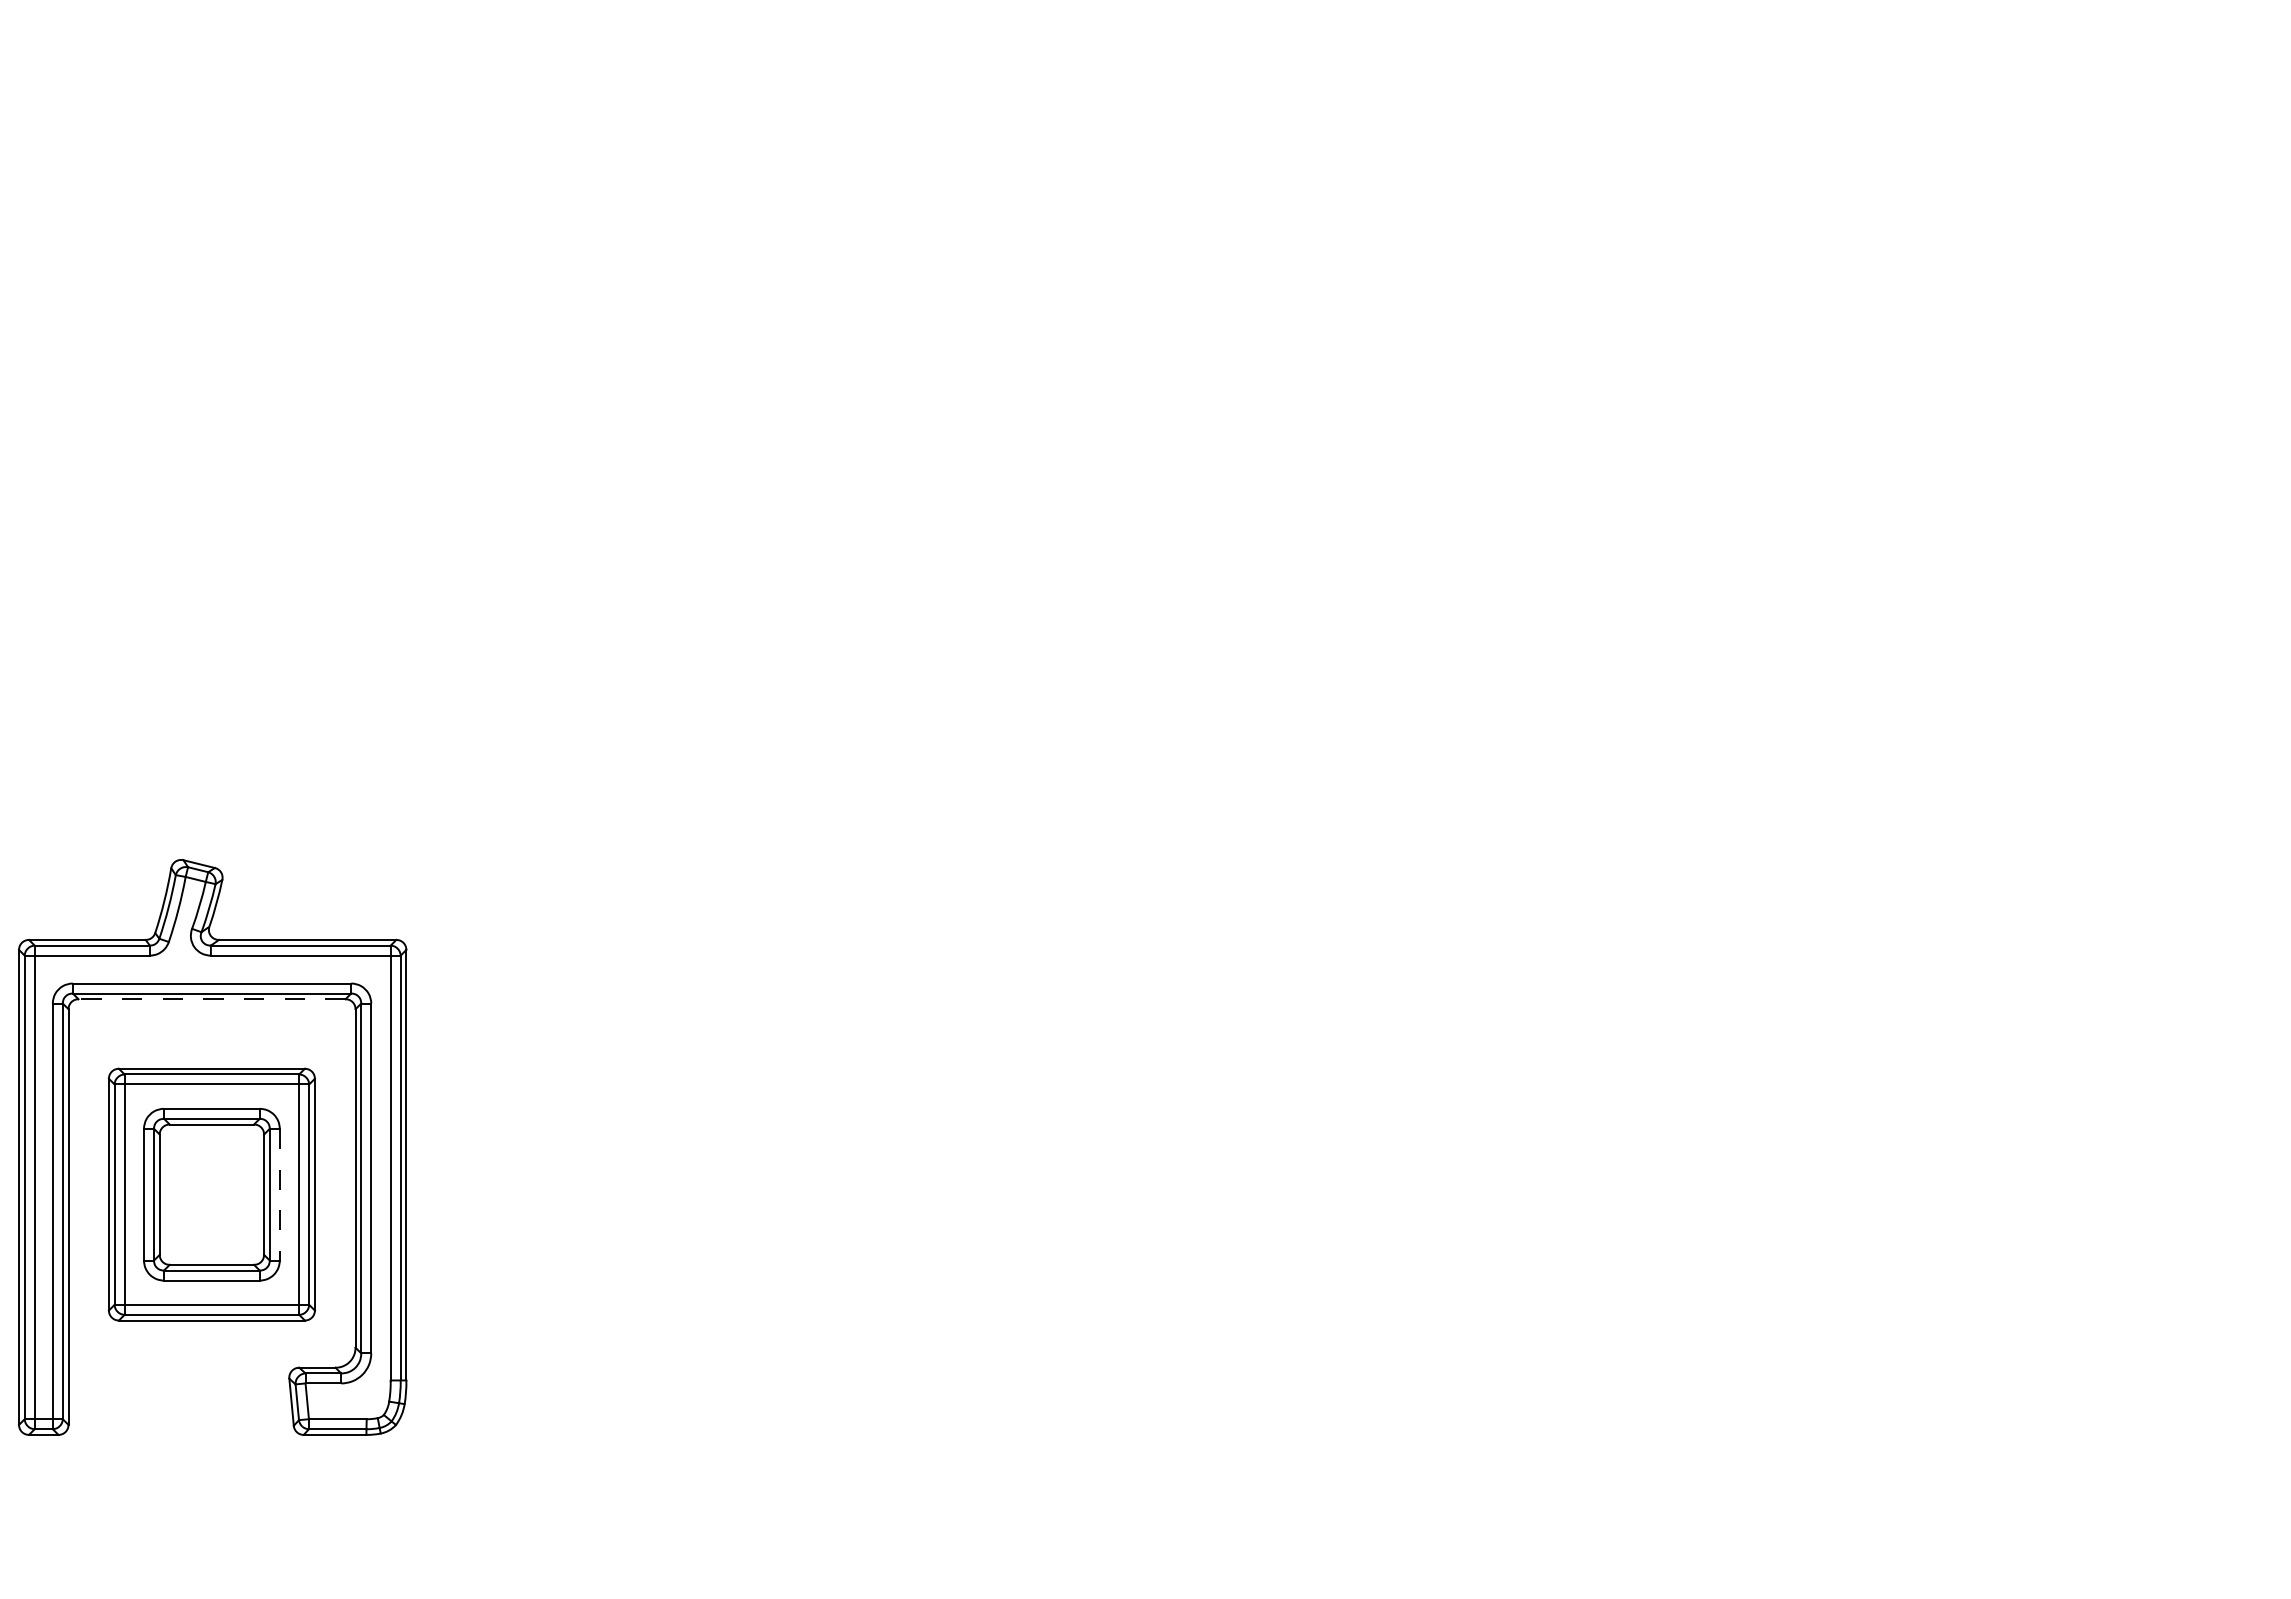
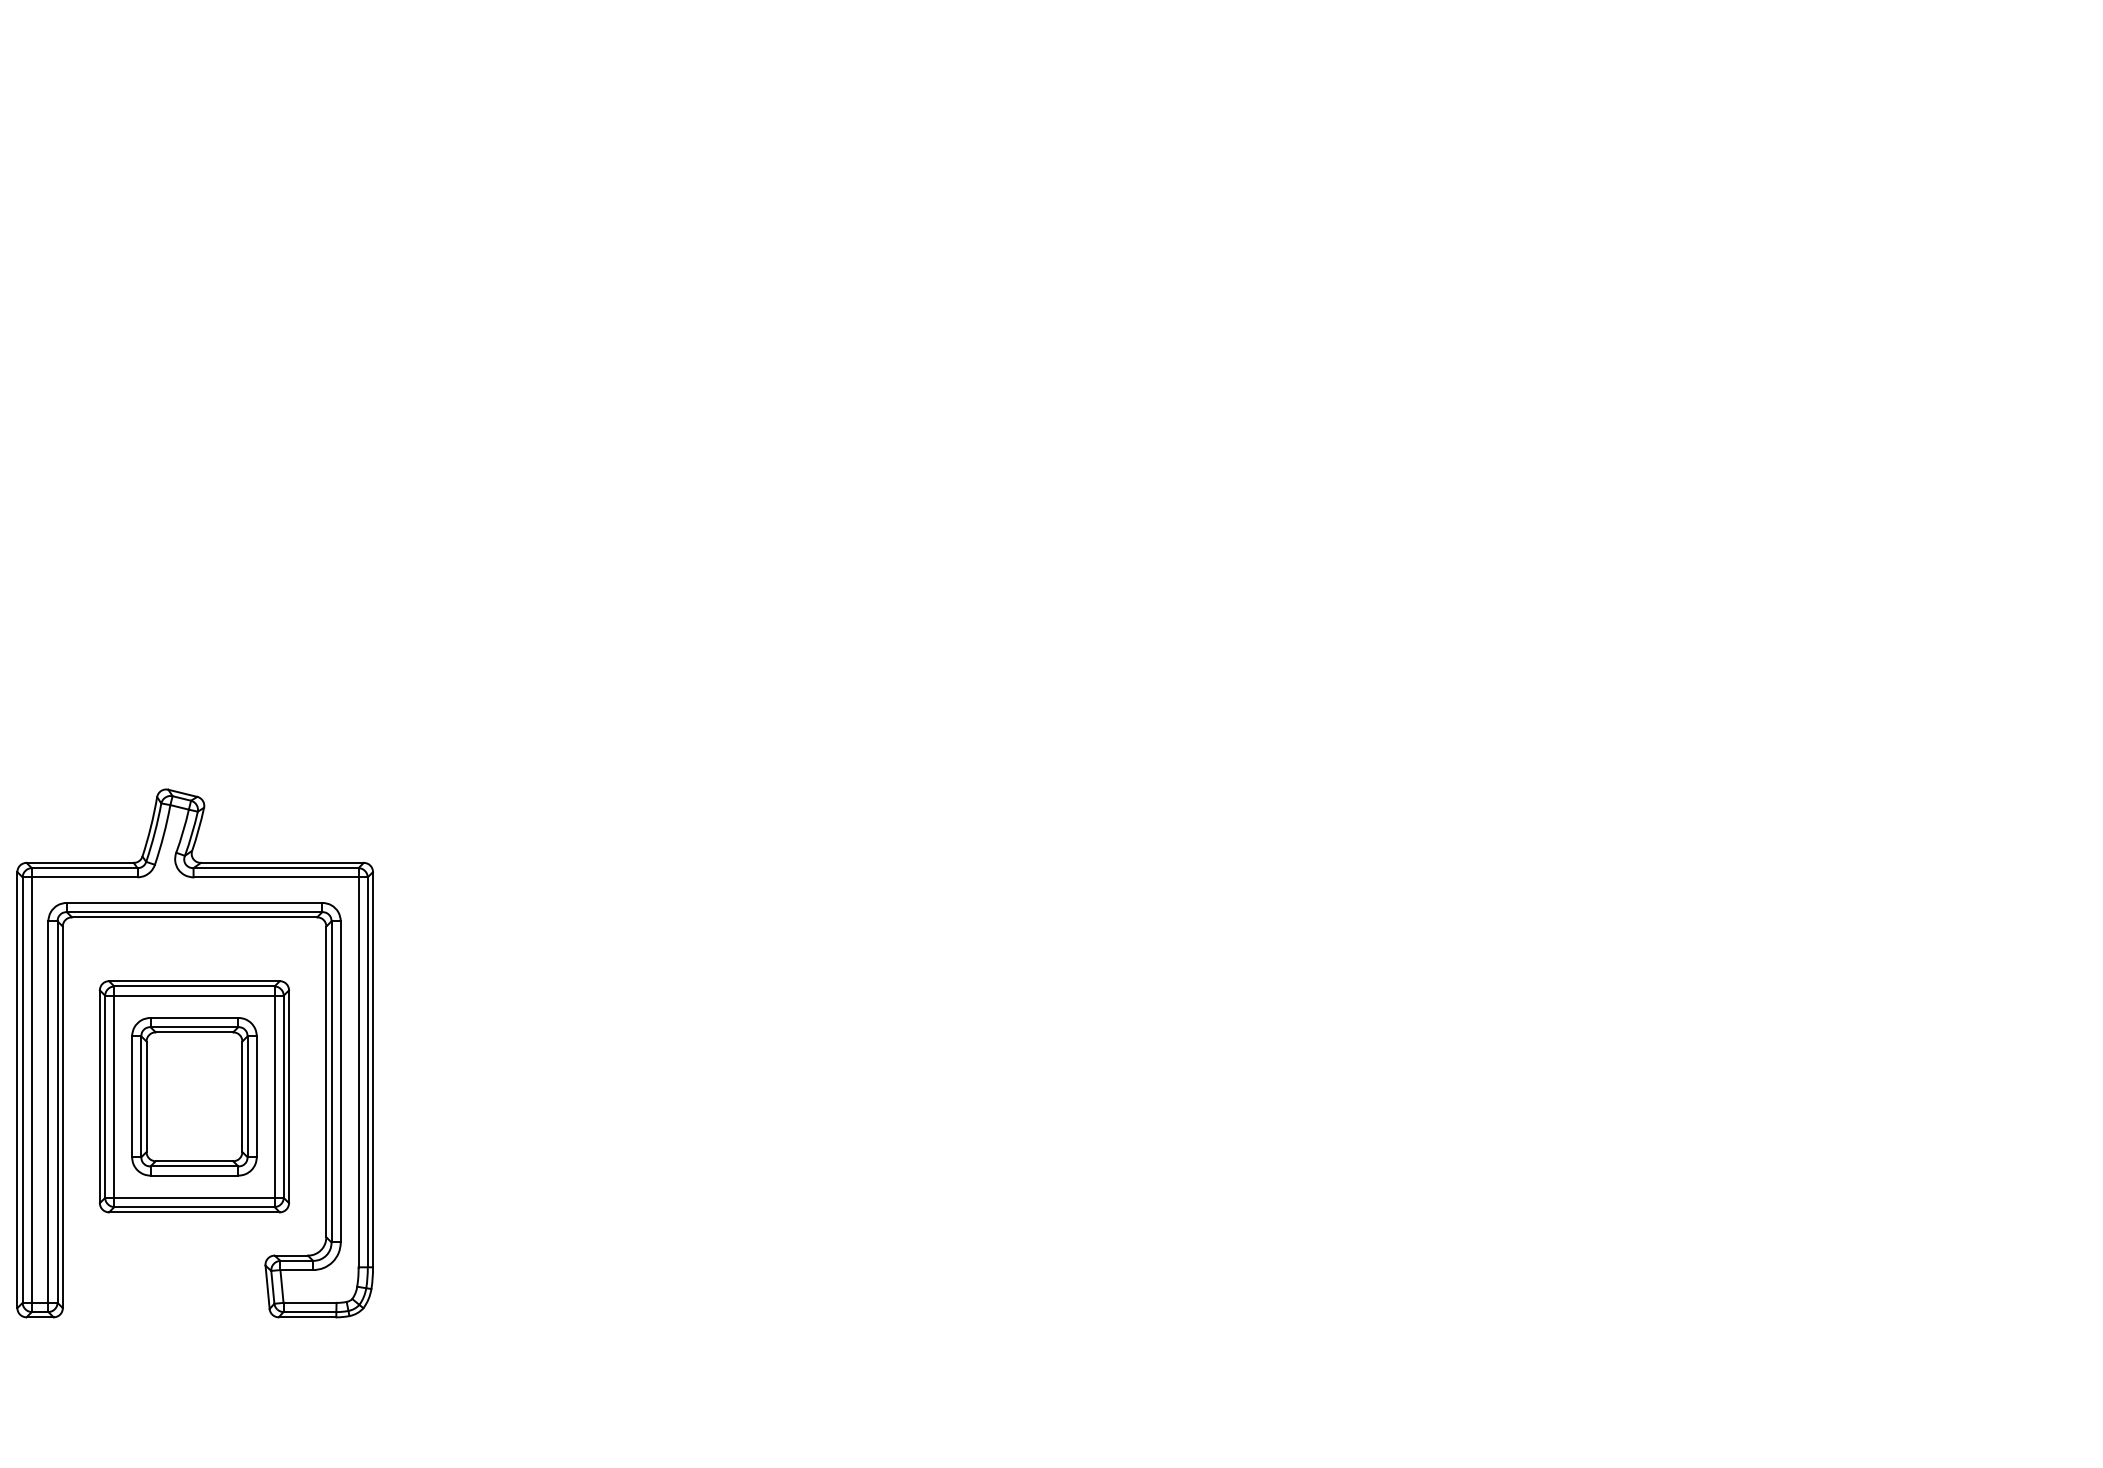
line: (212, 999) -> (195, 917), dashed -> solid
line: (279, 1194) -> (256, 1096), dashed -> solid

